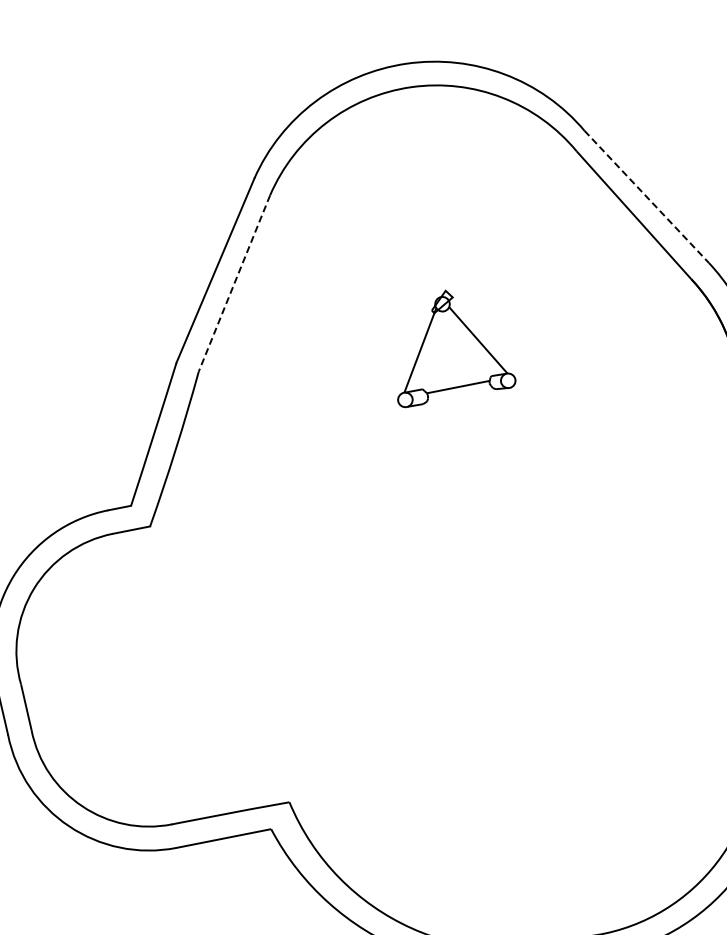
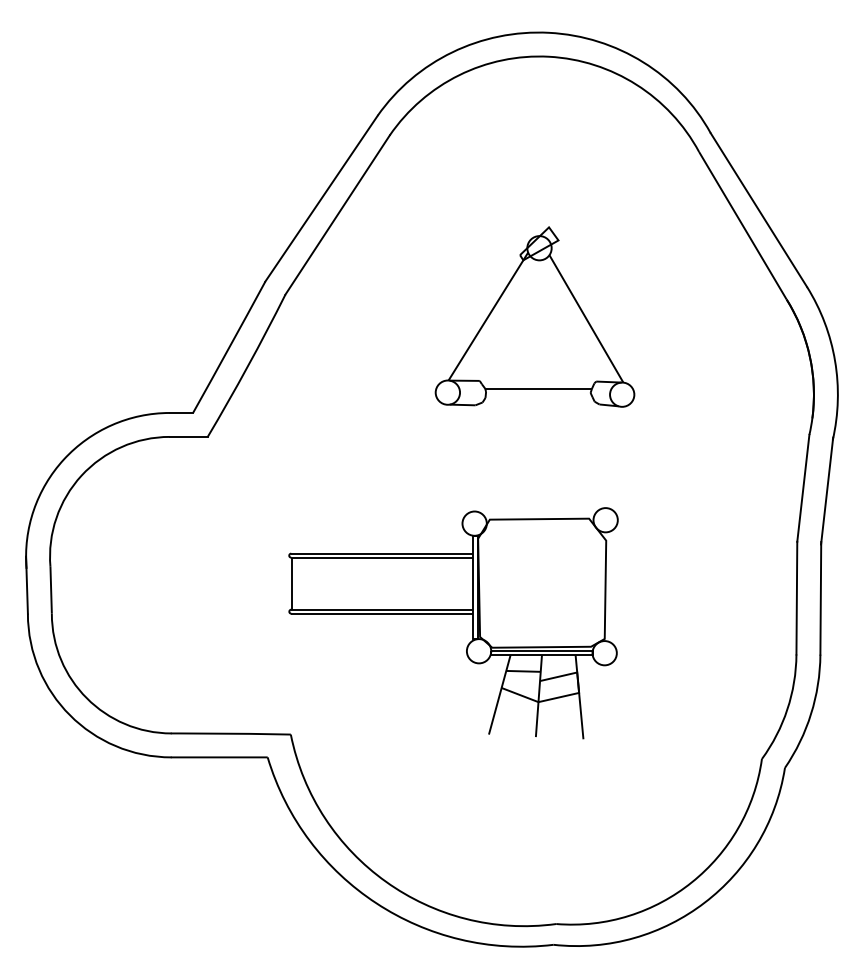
line: (646, 197) -> (758, 210), dashed -> solid
line: (234, 284) -> (337, 215), dashed -> solid
part: (447, 344) -> (534, 316), size x1.67
part: (425, 652) -> (453, 614), added

